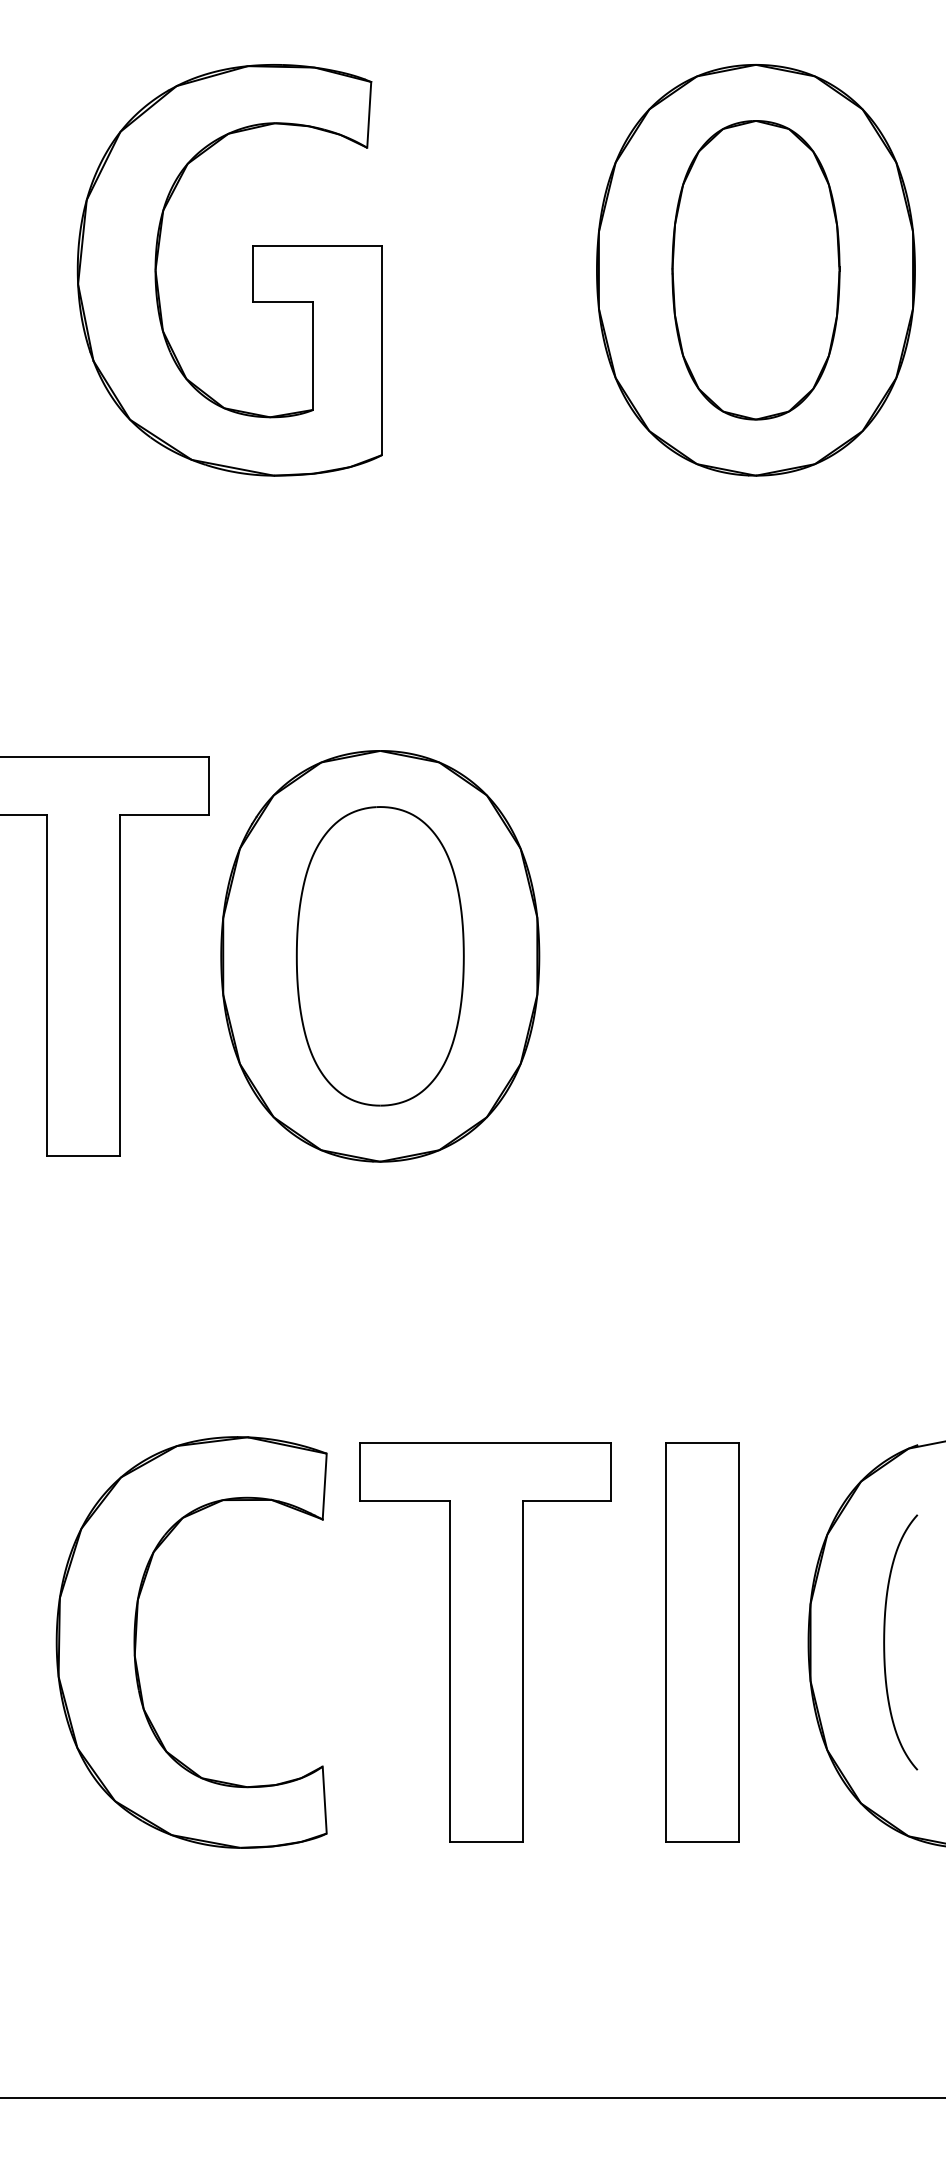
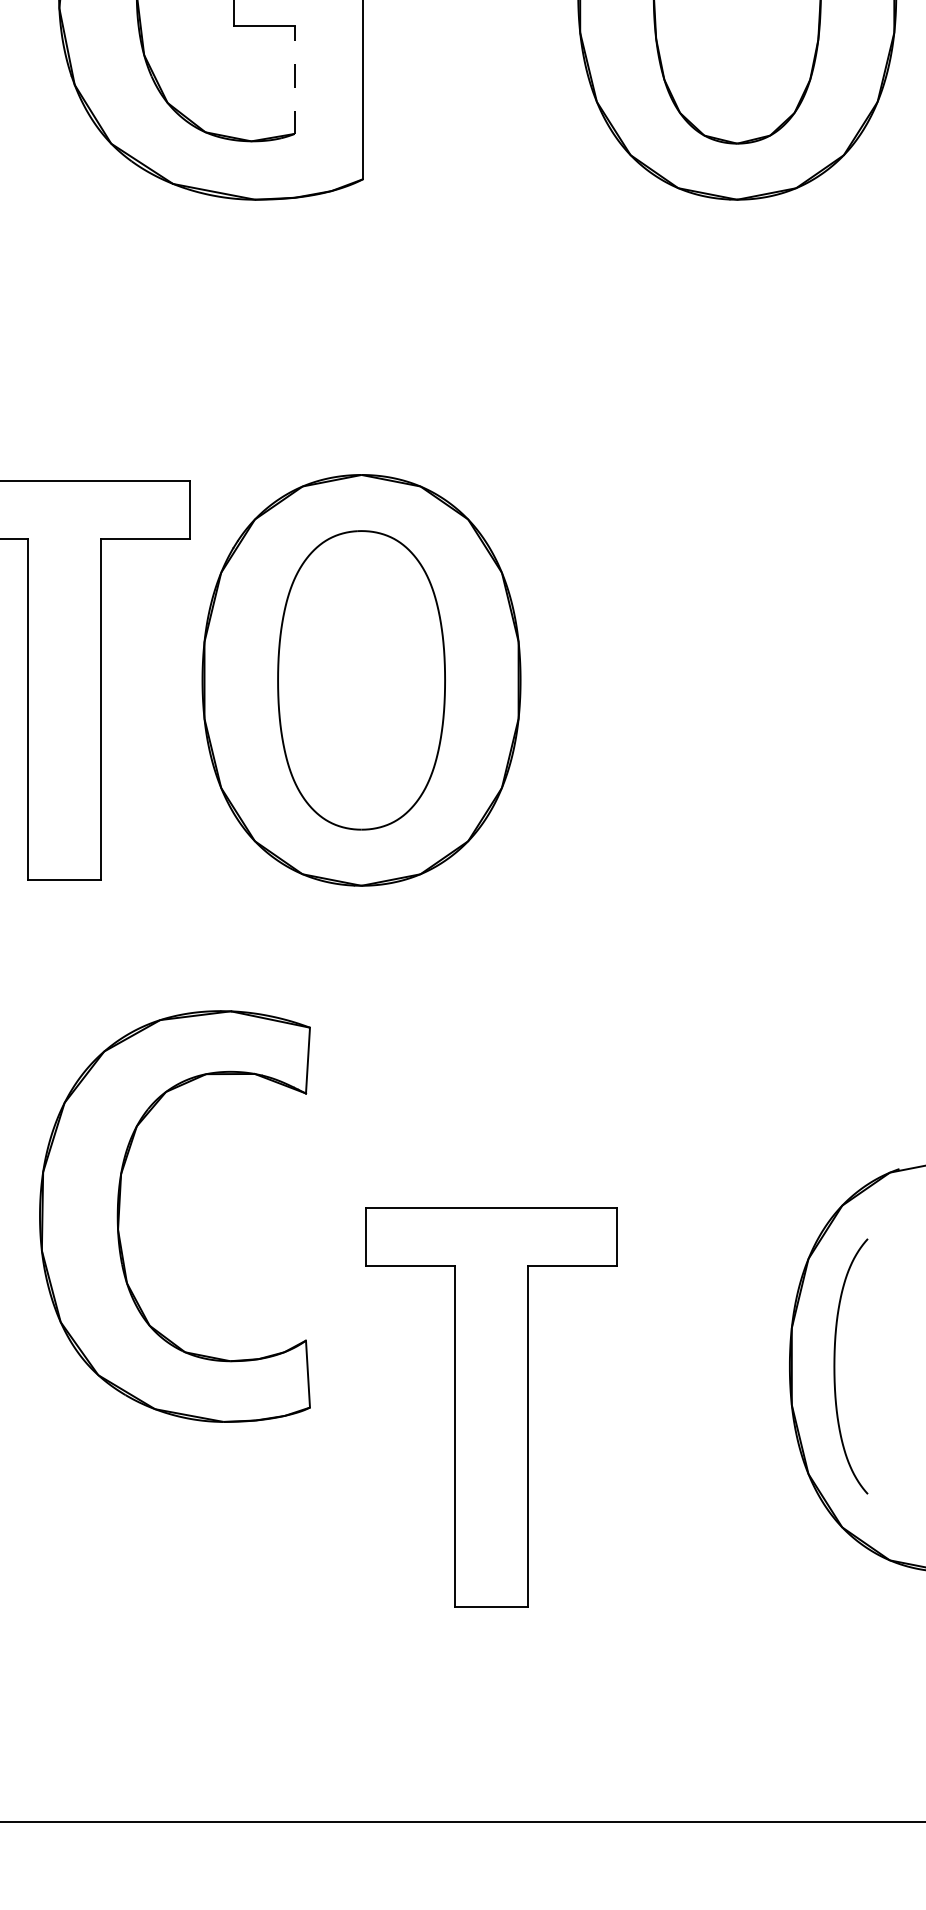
line: (313, 356) -> (294, 80), solid -> dashed
curve: (885, 1639) -> (835, 1363), moved
part: (136, 1642) -> (119, 1216), moved
part: (485, 1642) -> (490, 1407), moved
part: (702, 1642) -> (683, 1366), removed

